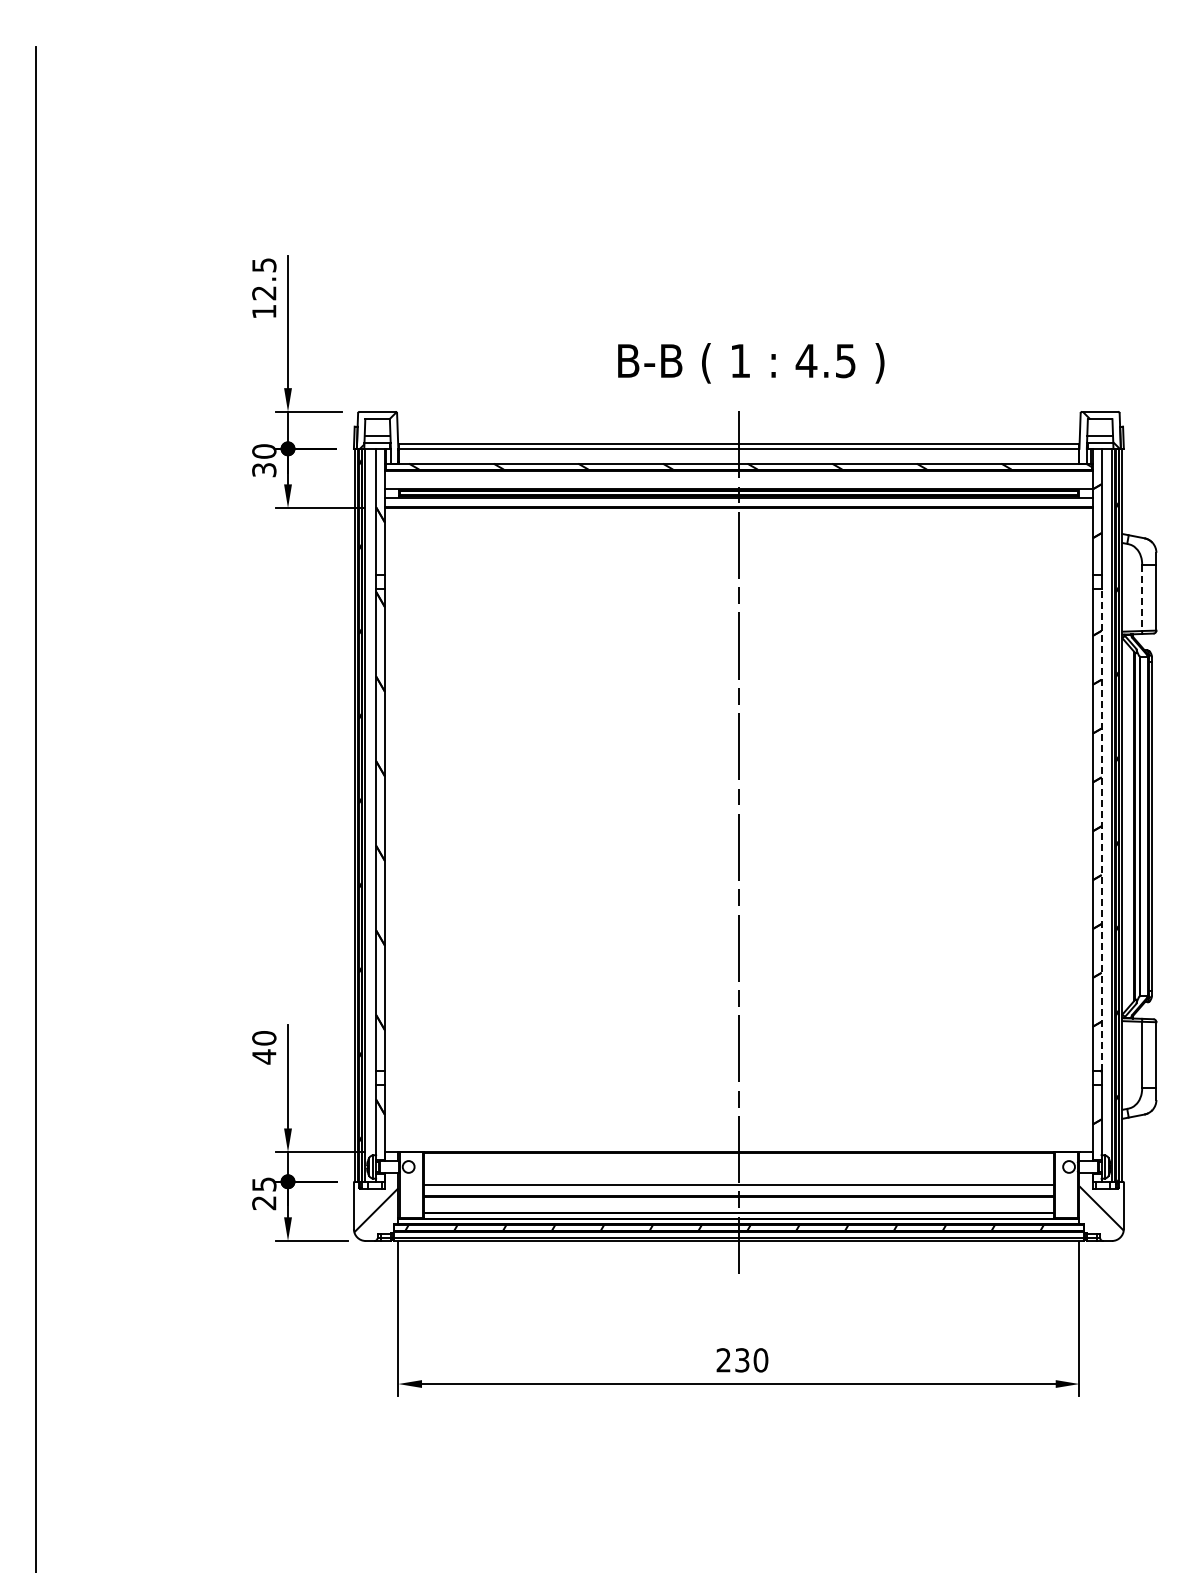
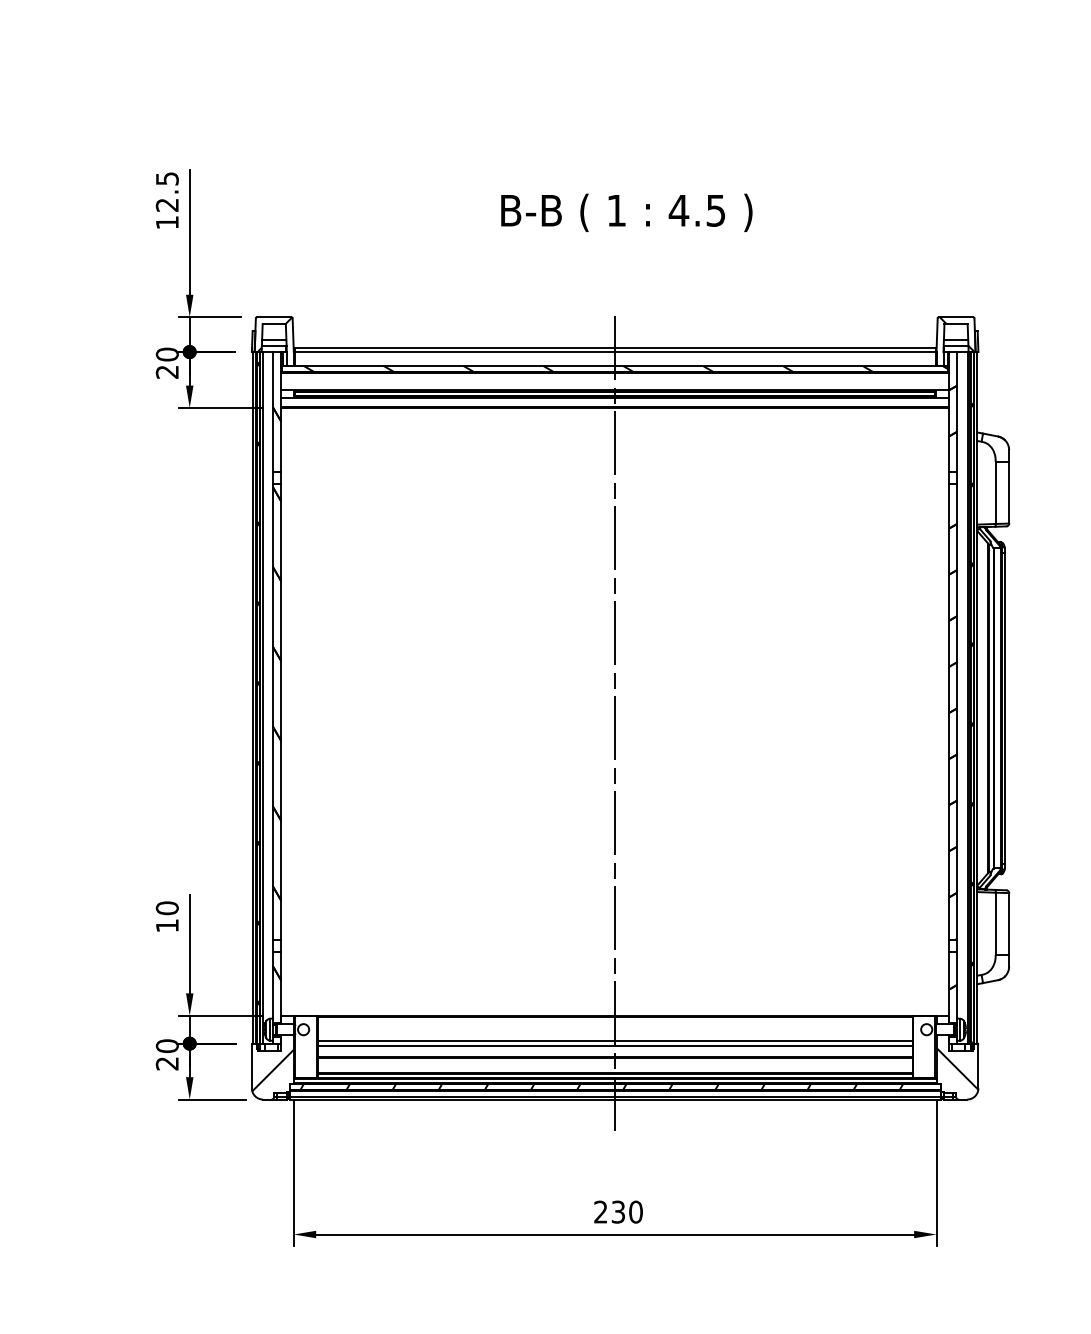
text: (751, 363) -> (627, 213), moved
text: (264, 470) -> (167, 372), 30 -> 20
line: (1142, 598) -> (996, 493), dashed -> solid
line: (1101, 829) -> (957, 711), dashed -> solid
text: (264, 1056) -> (167, 925), 40 -> 10
line: (738, 1178) -> (614, 1040), added
text: (264, 1184) -> (167, 1046), 25 -> 20

